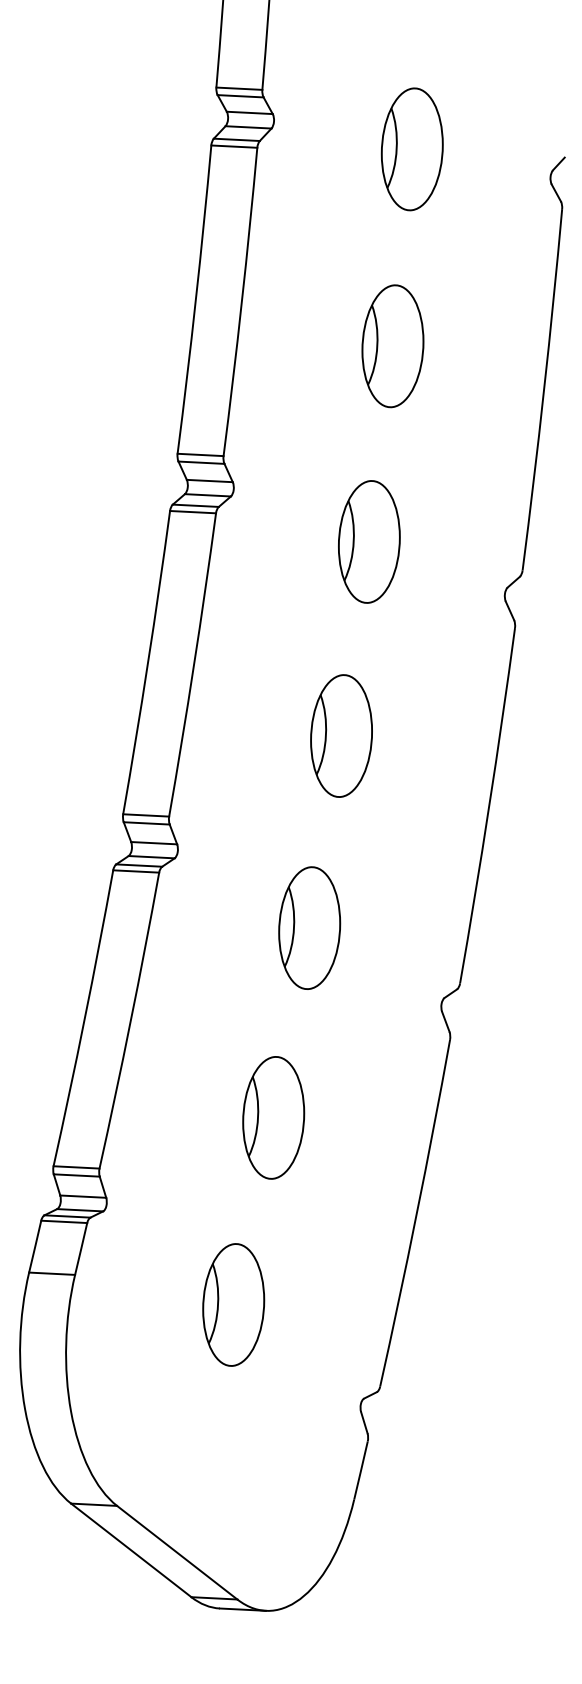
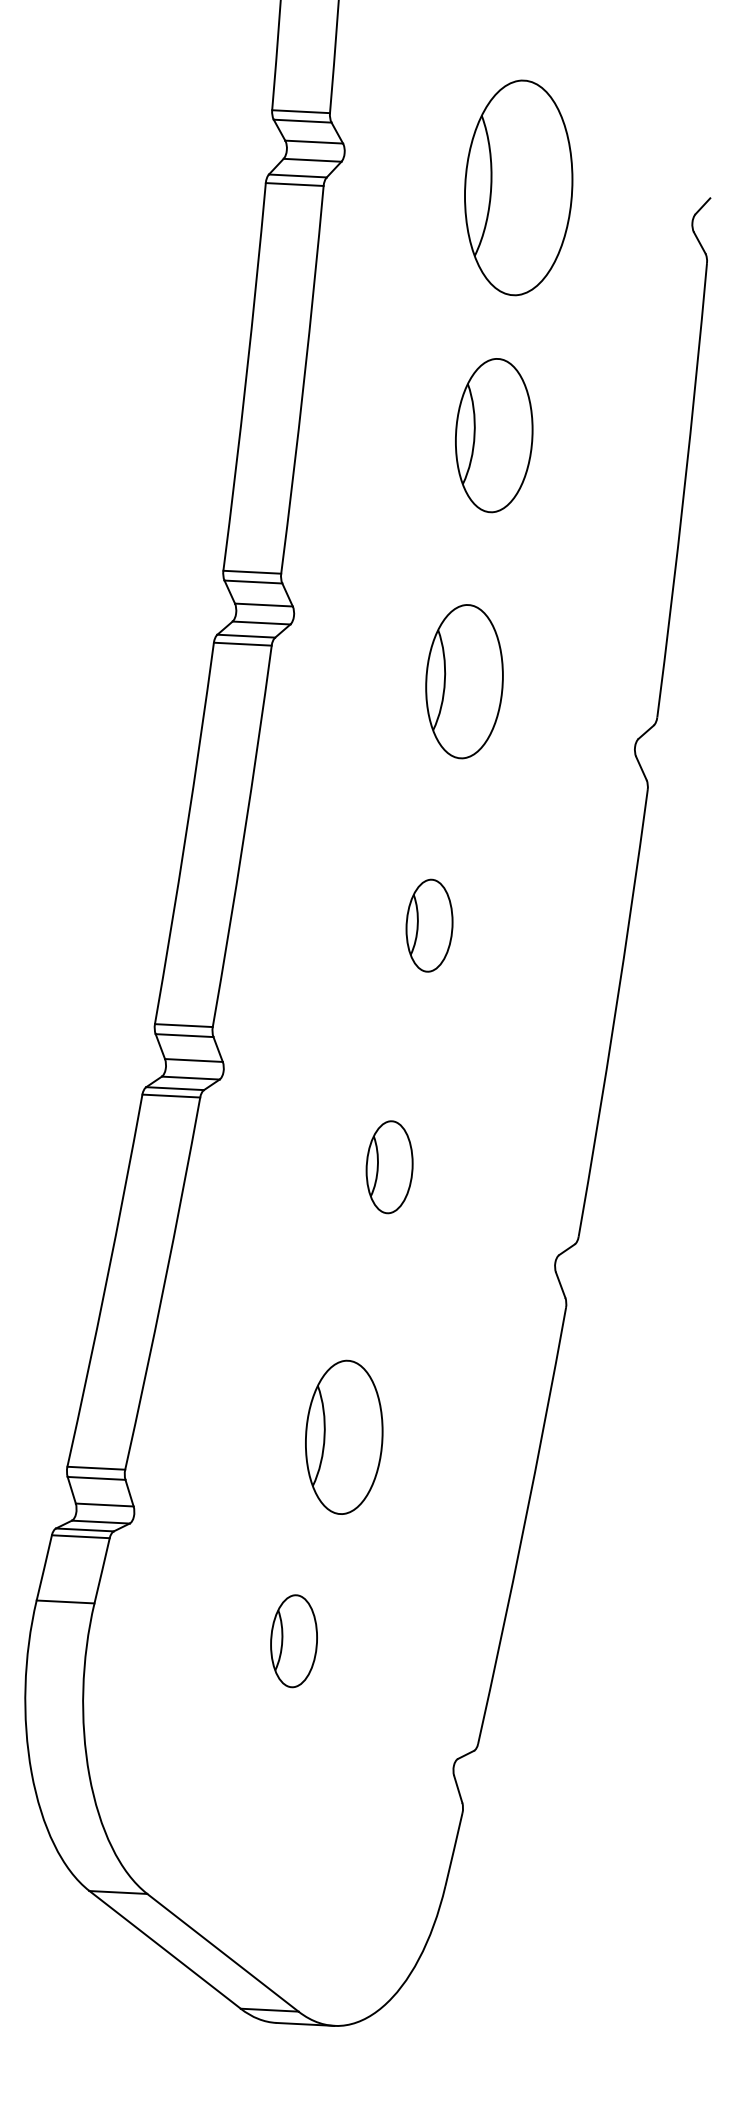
part: (411, 149) -> (517, 188), size x1.4
part: (341, 735) -> (429, 925), size x0.6
part: (309, 927) -> (389, 1166), size x0.6
part: (273, 1117) -> (343, 1436), moved
part: (233, 1304) -> (293, 1640), size x0.6

